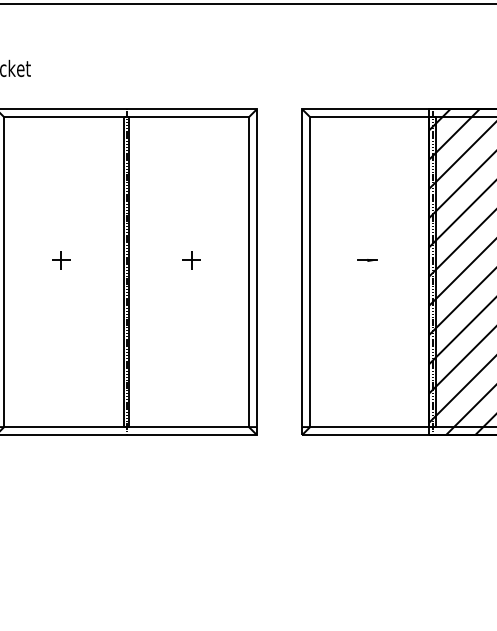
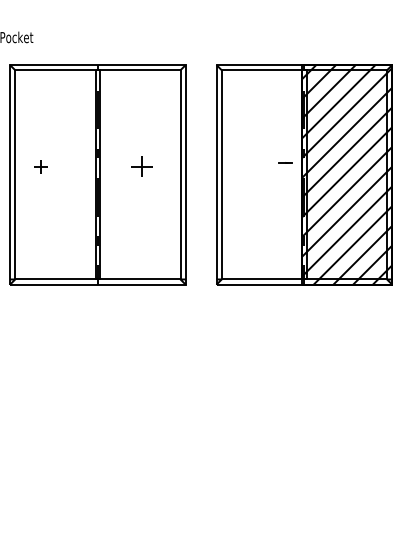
part: (60, 259) -> (40, 166), moved
part: (191, 259) -> (141, 166), size x1.6
line: (367, 259) -> (285, 162), moved

